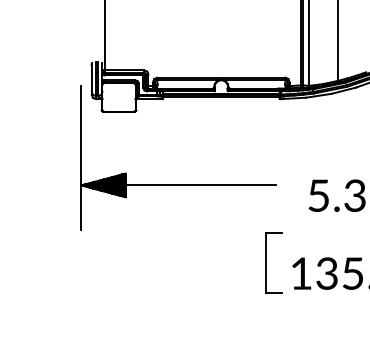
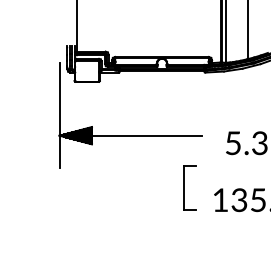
part: (266, 262) -> (184, 187), moved

